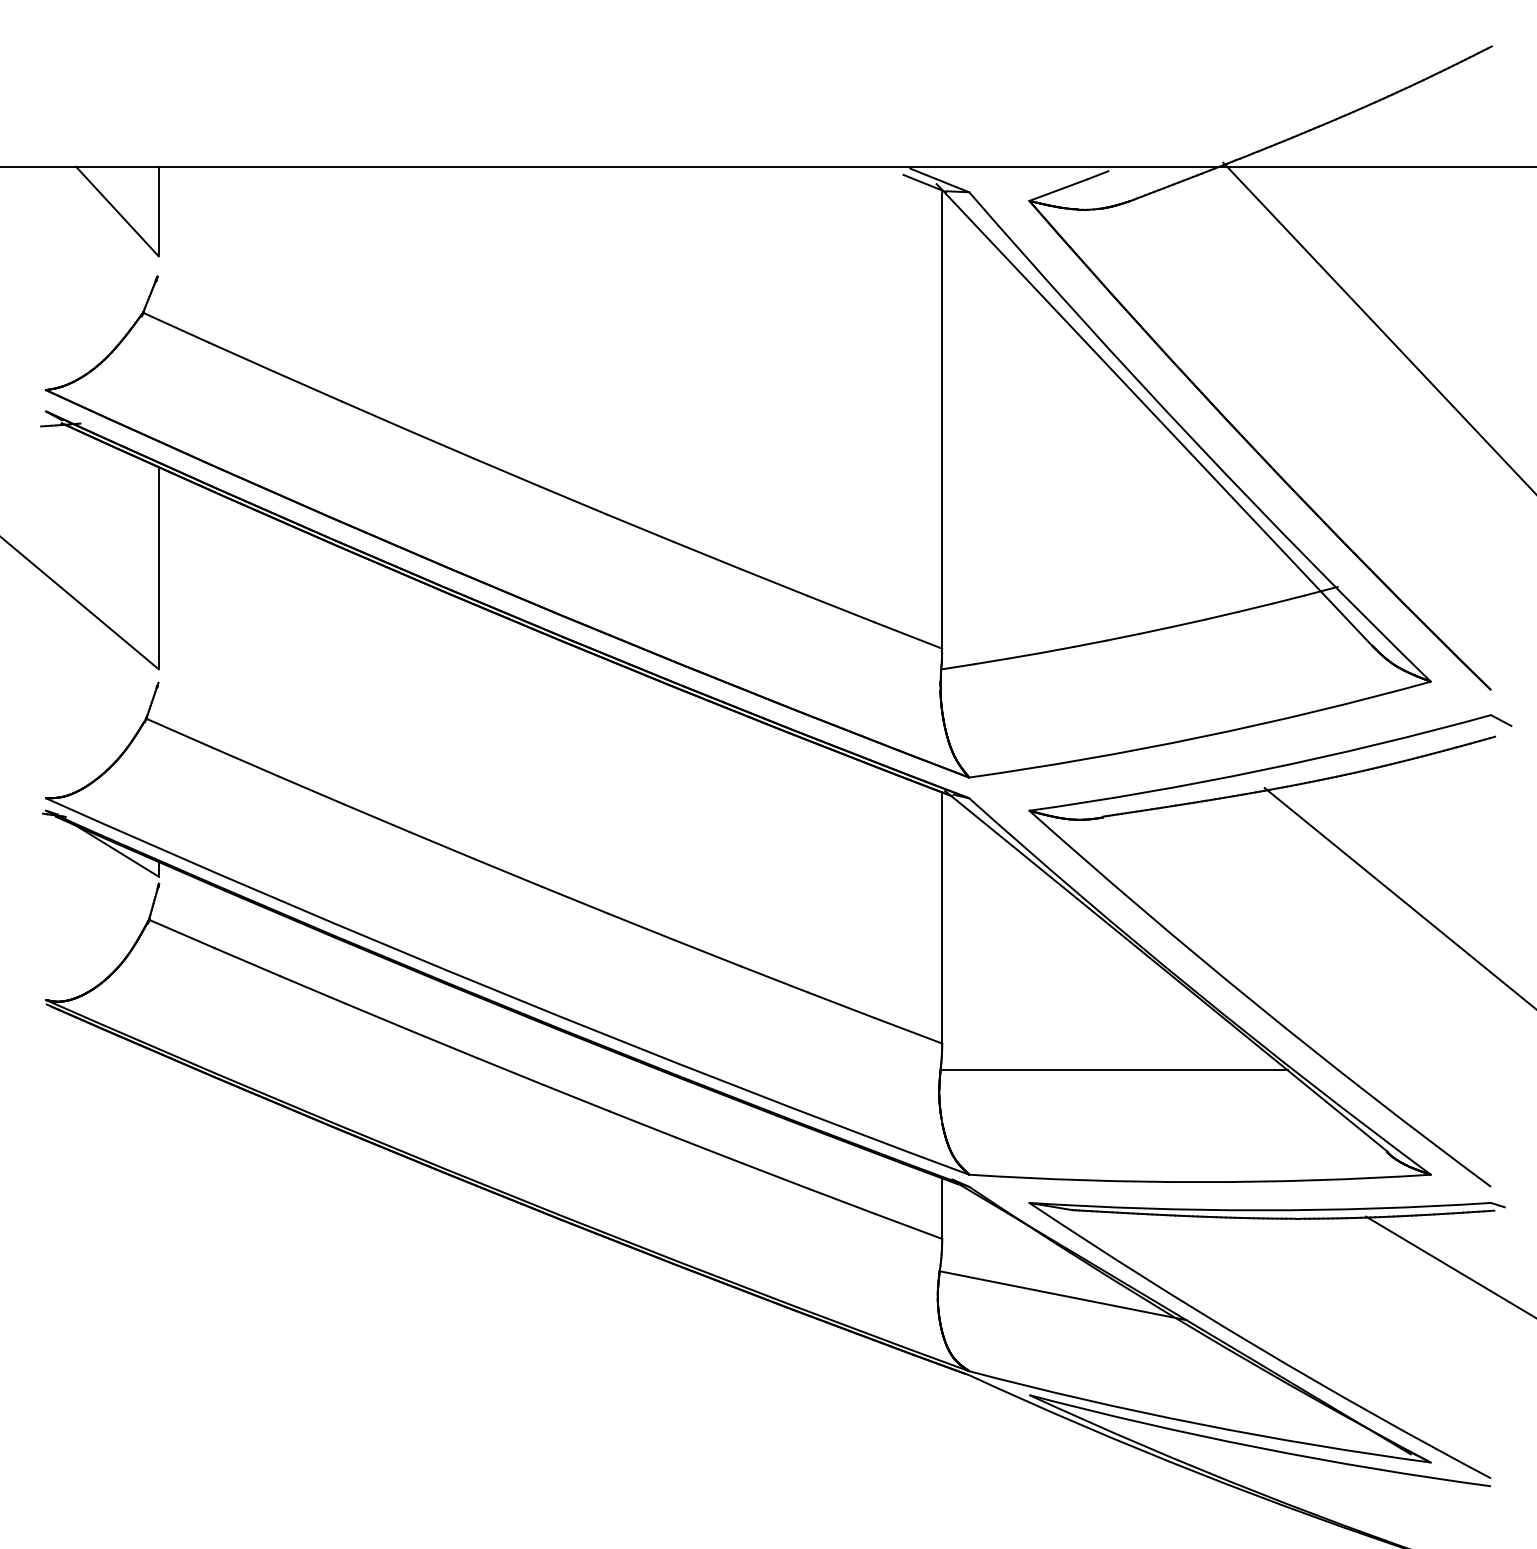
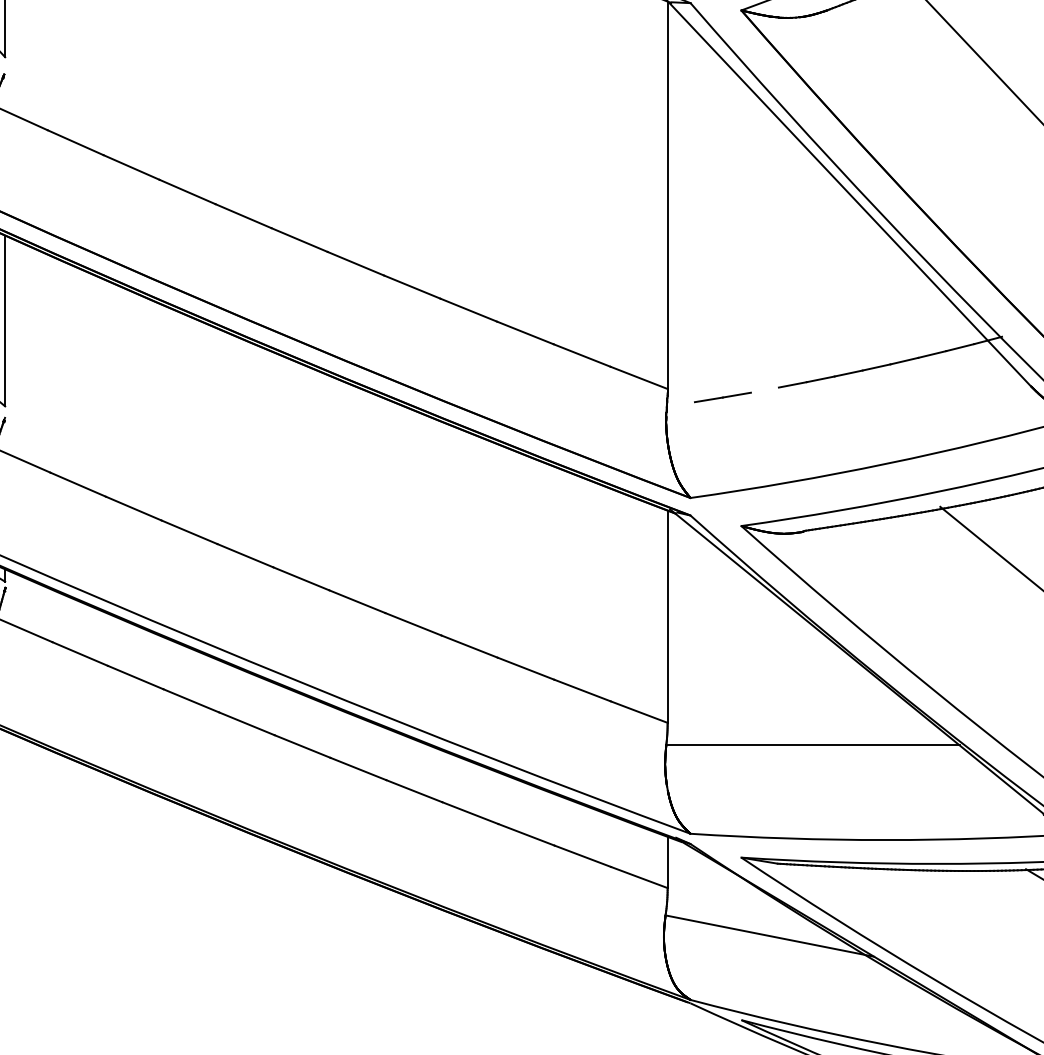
line: (1056, 649) -> (764, 389), removed
line: (957, 666) -> (680, 404), removed

